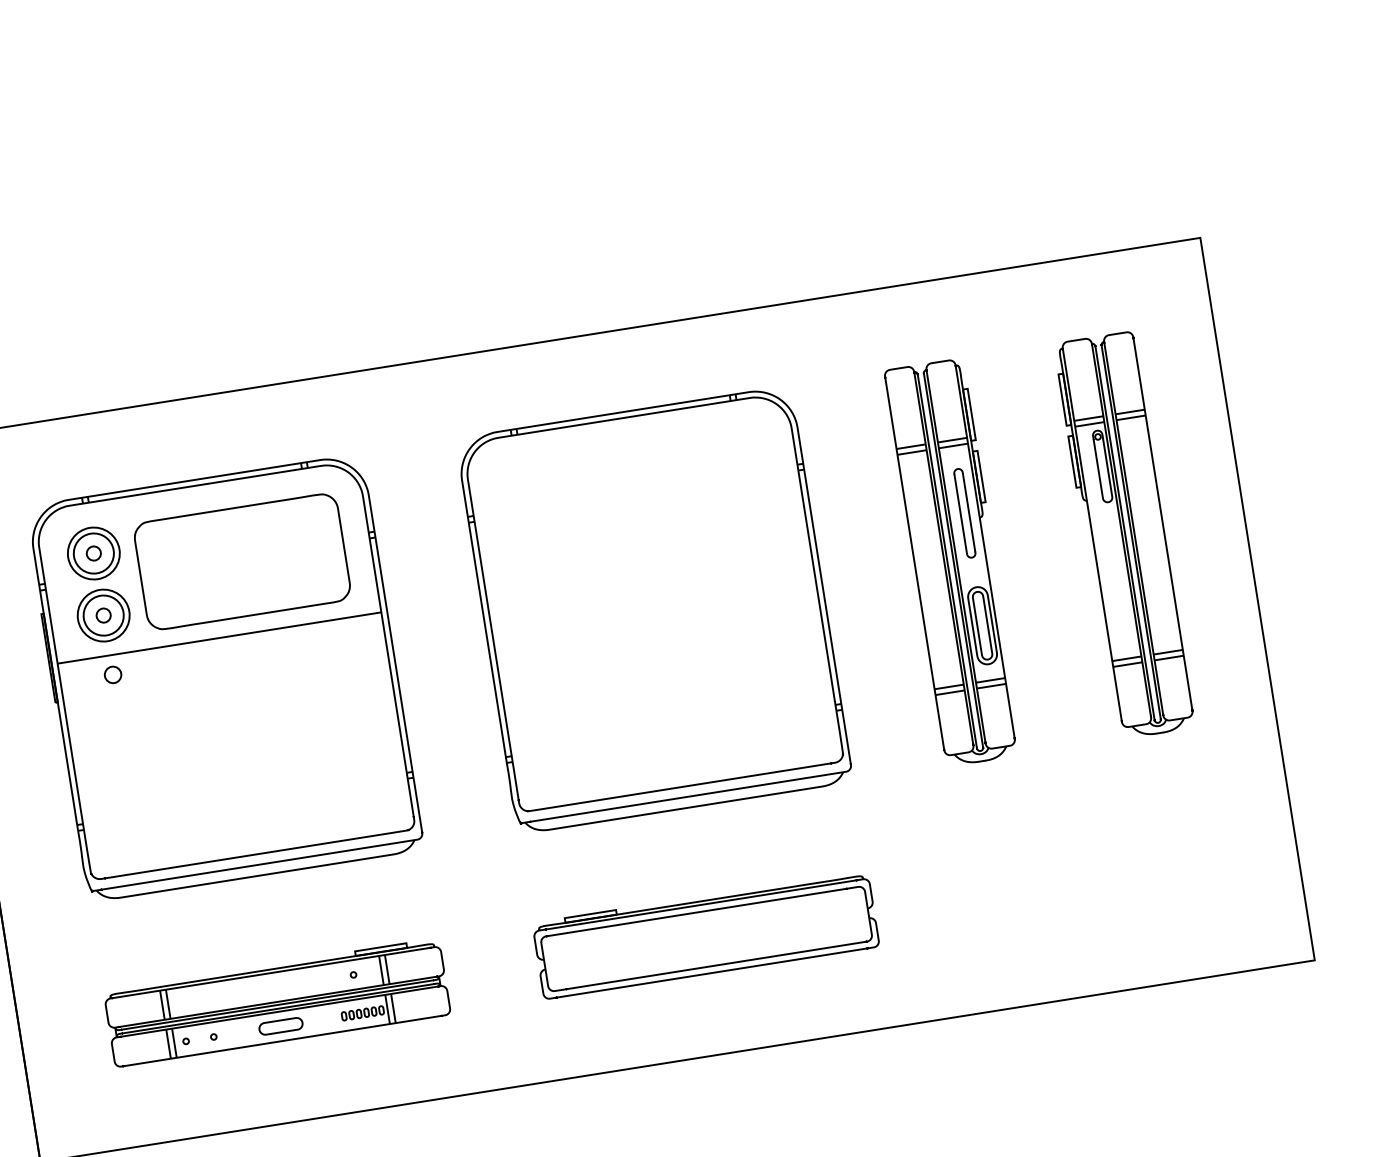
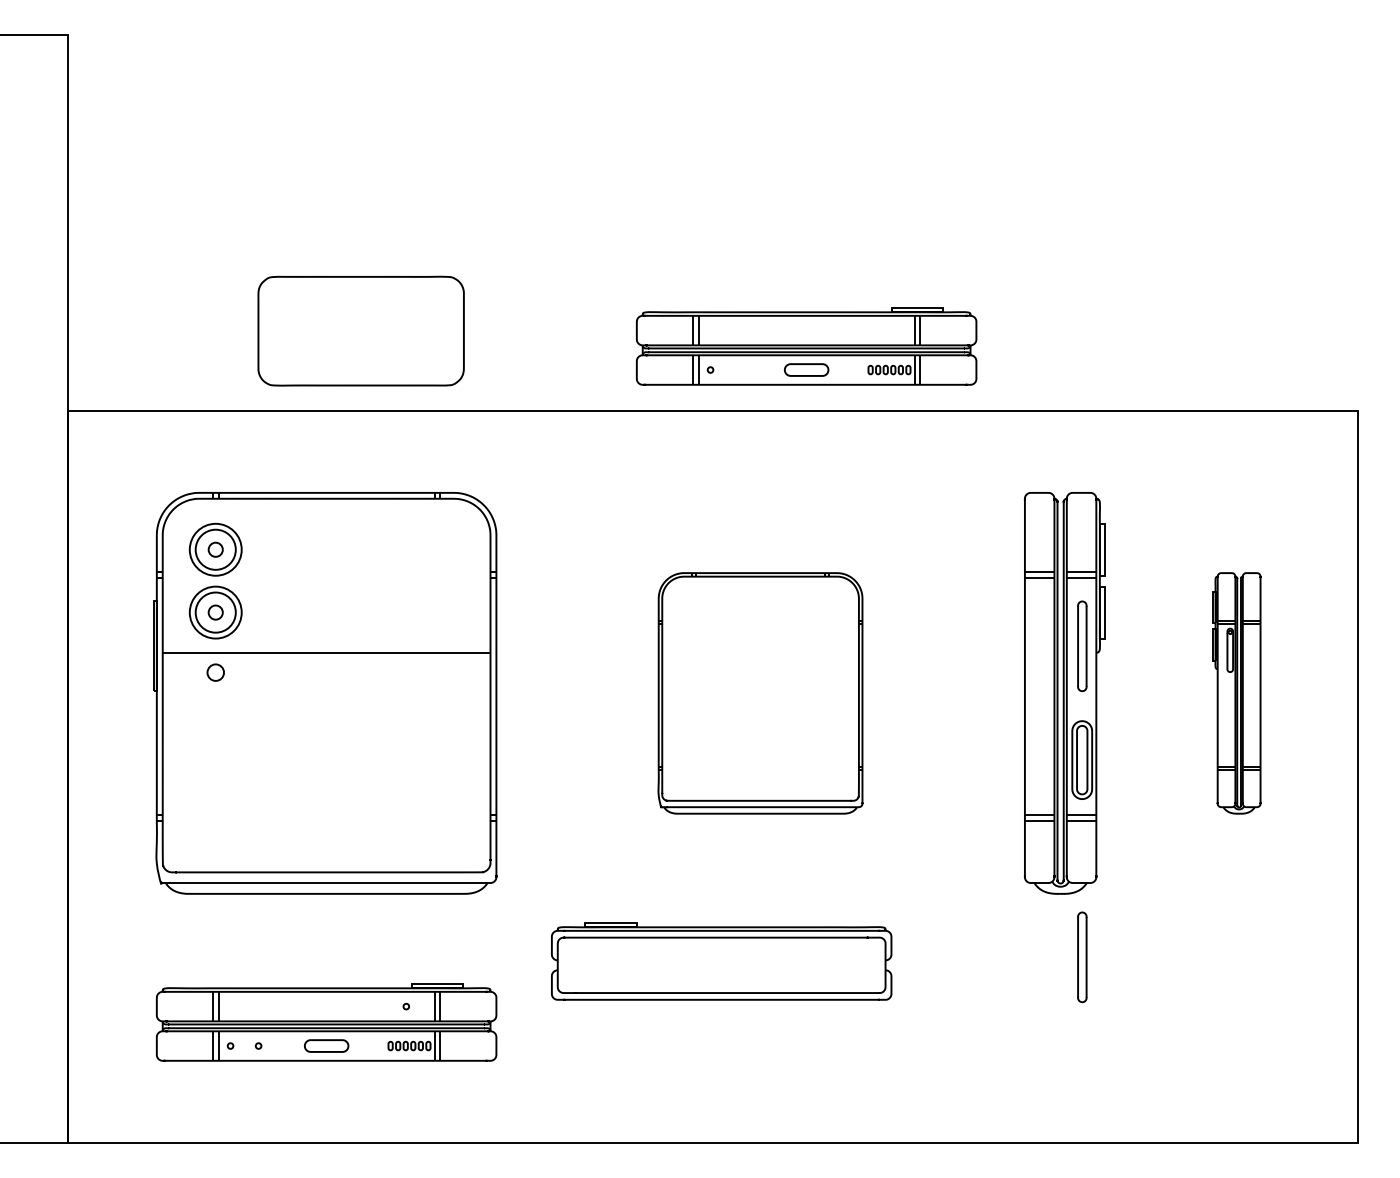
part: (645, 260) -> (806, 346), added
part: (1124, 535) -> (1236, 693), size x0.6
part: (241, 561) -> (360, 330), moved
part: (654, 610) -> (760, 693), size x0.6
part: (1013, 820) -> (1082, 957), added
part: (705, 935) -> (721, 961), moved

